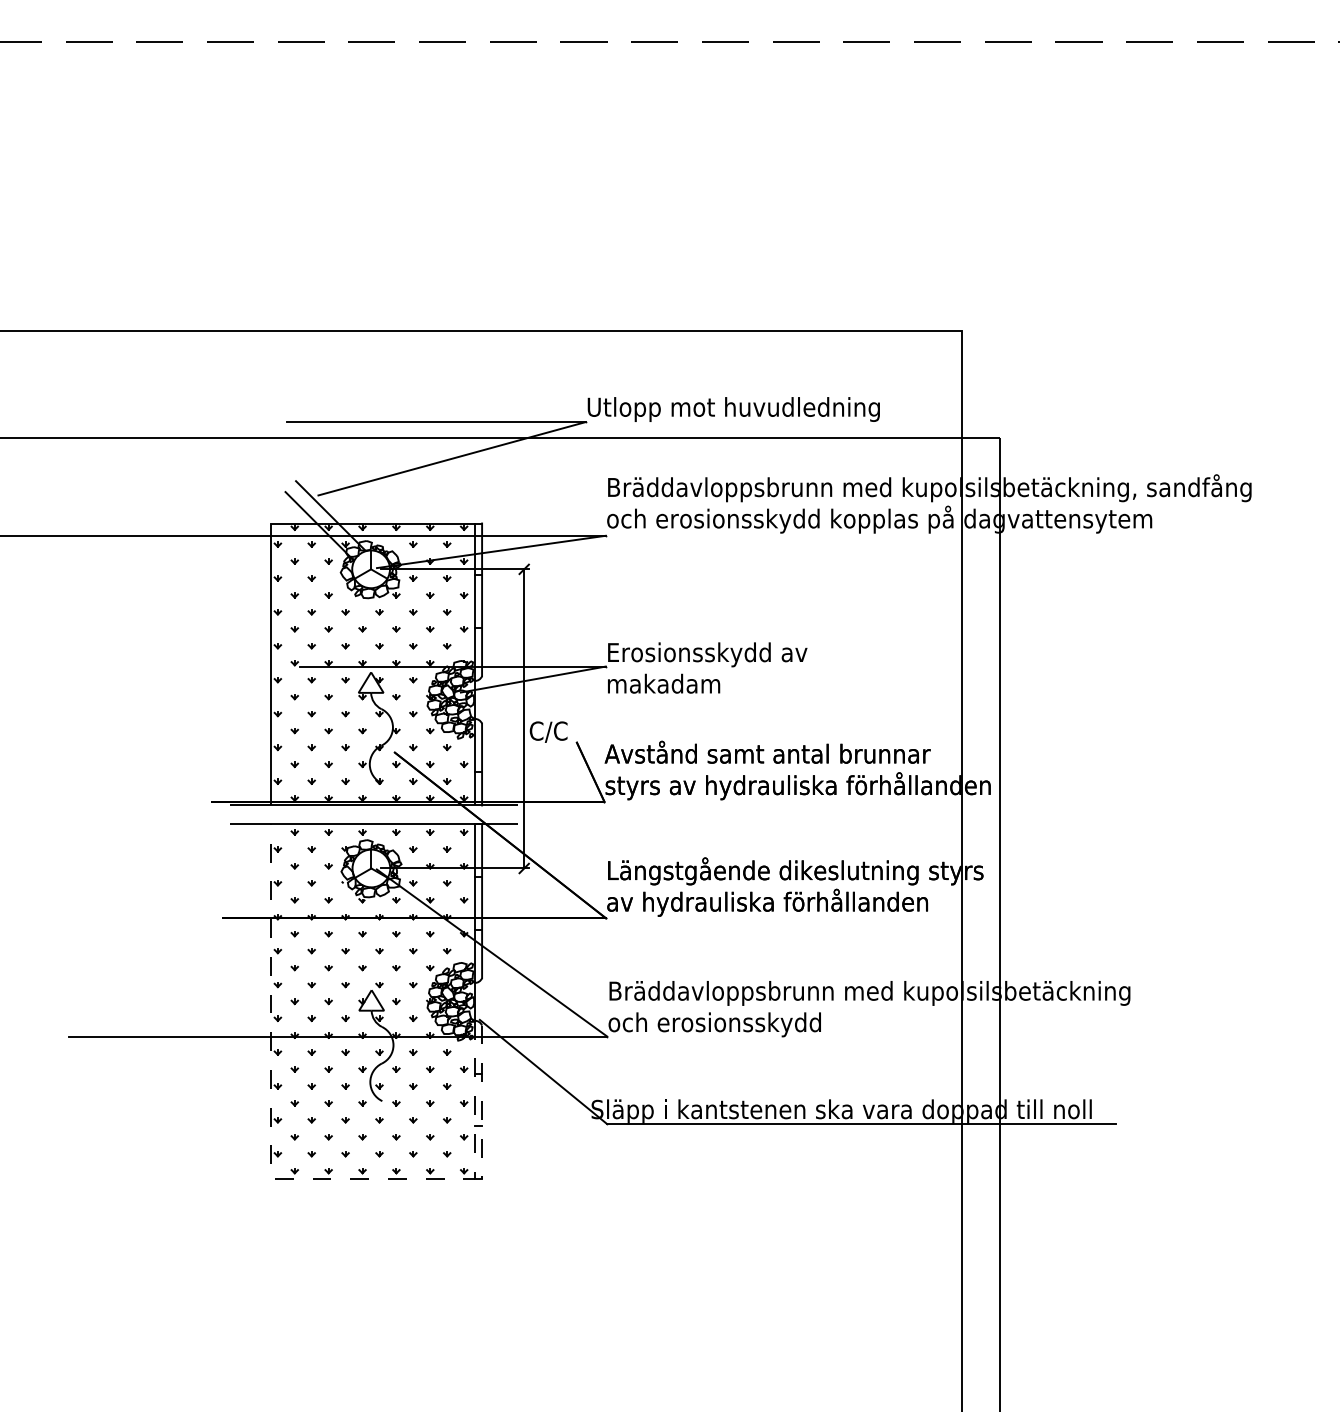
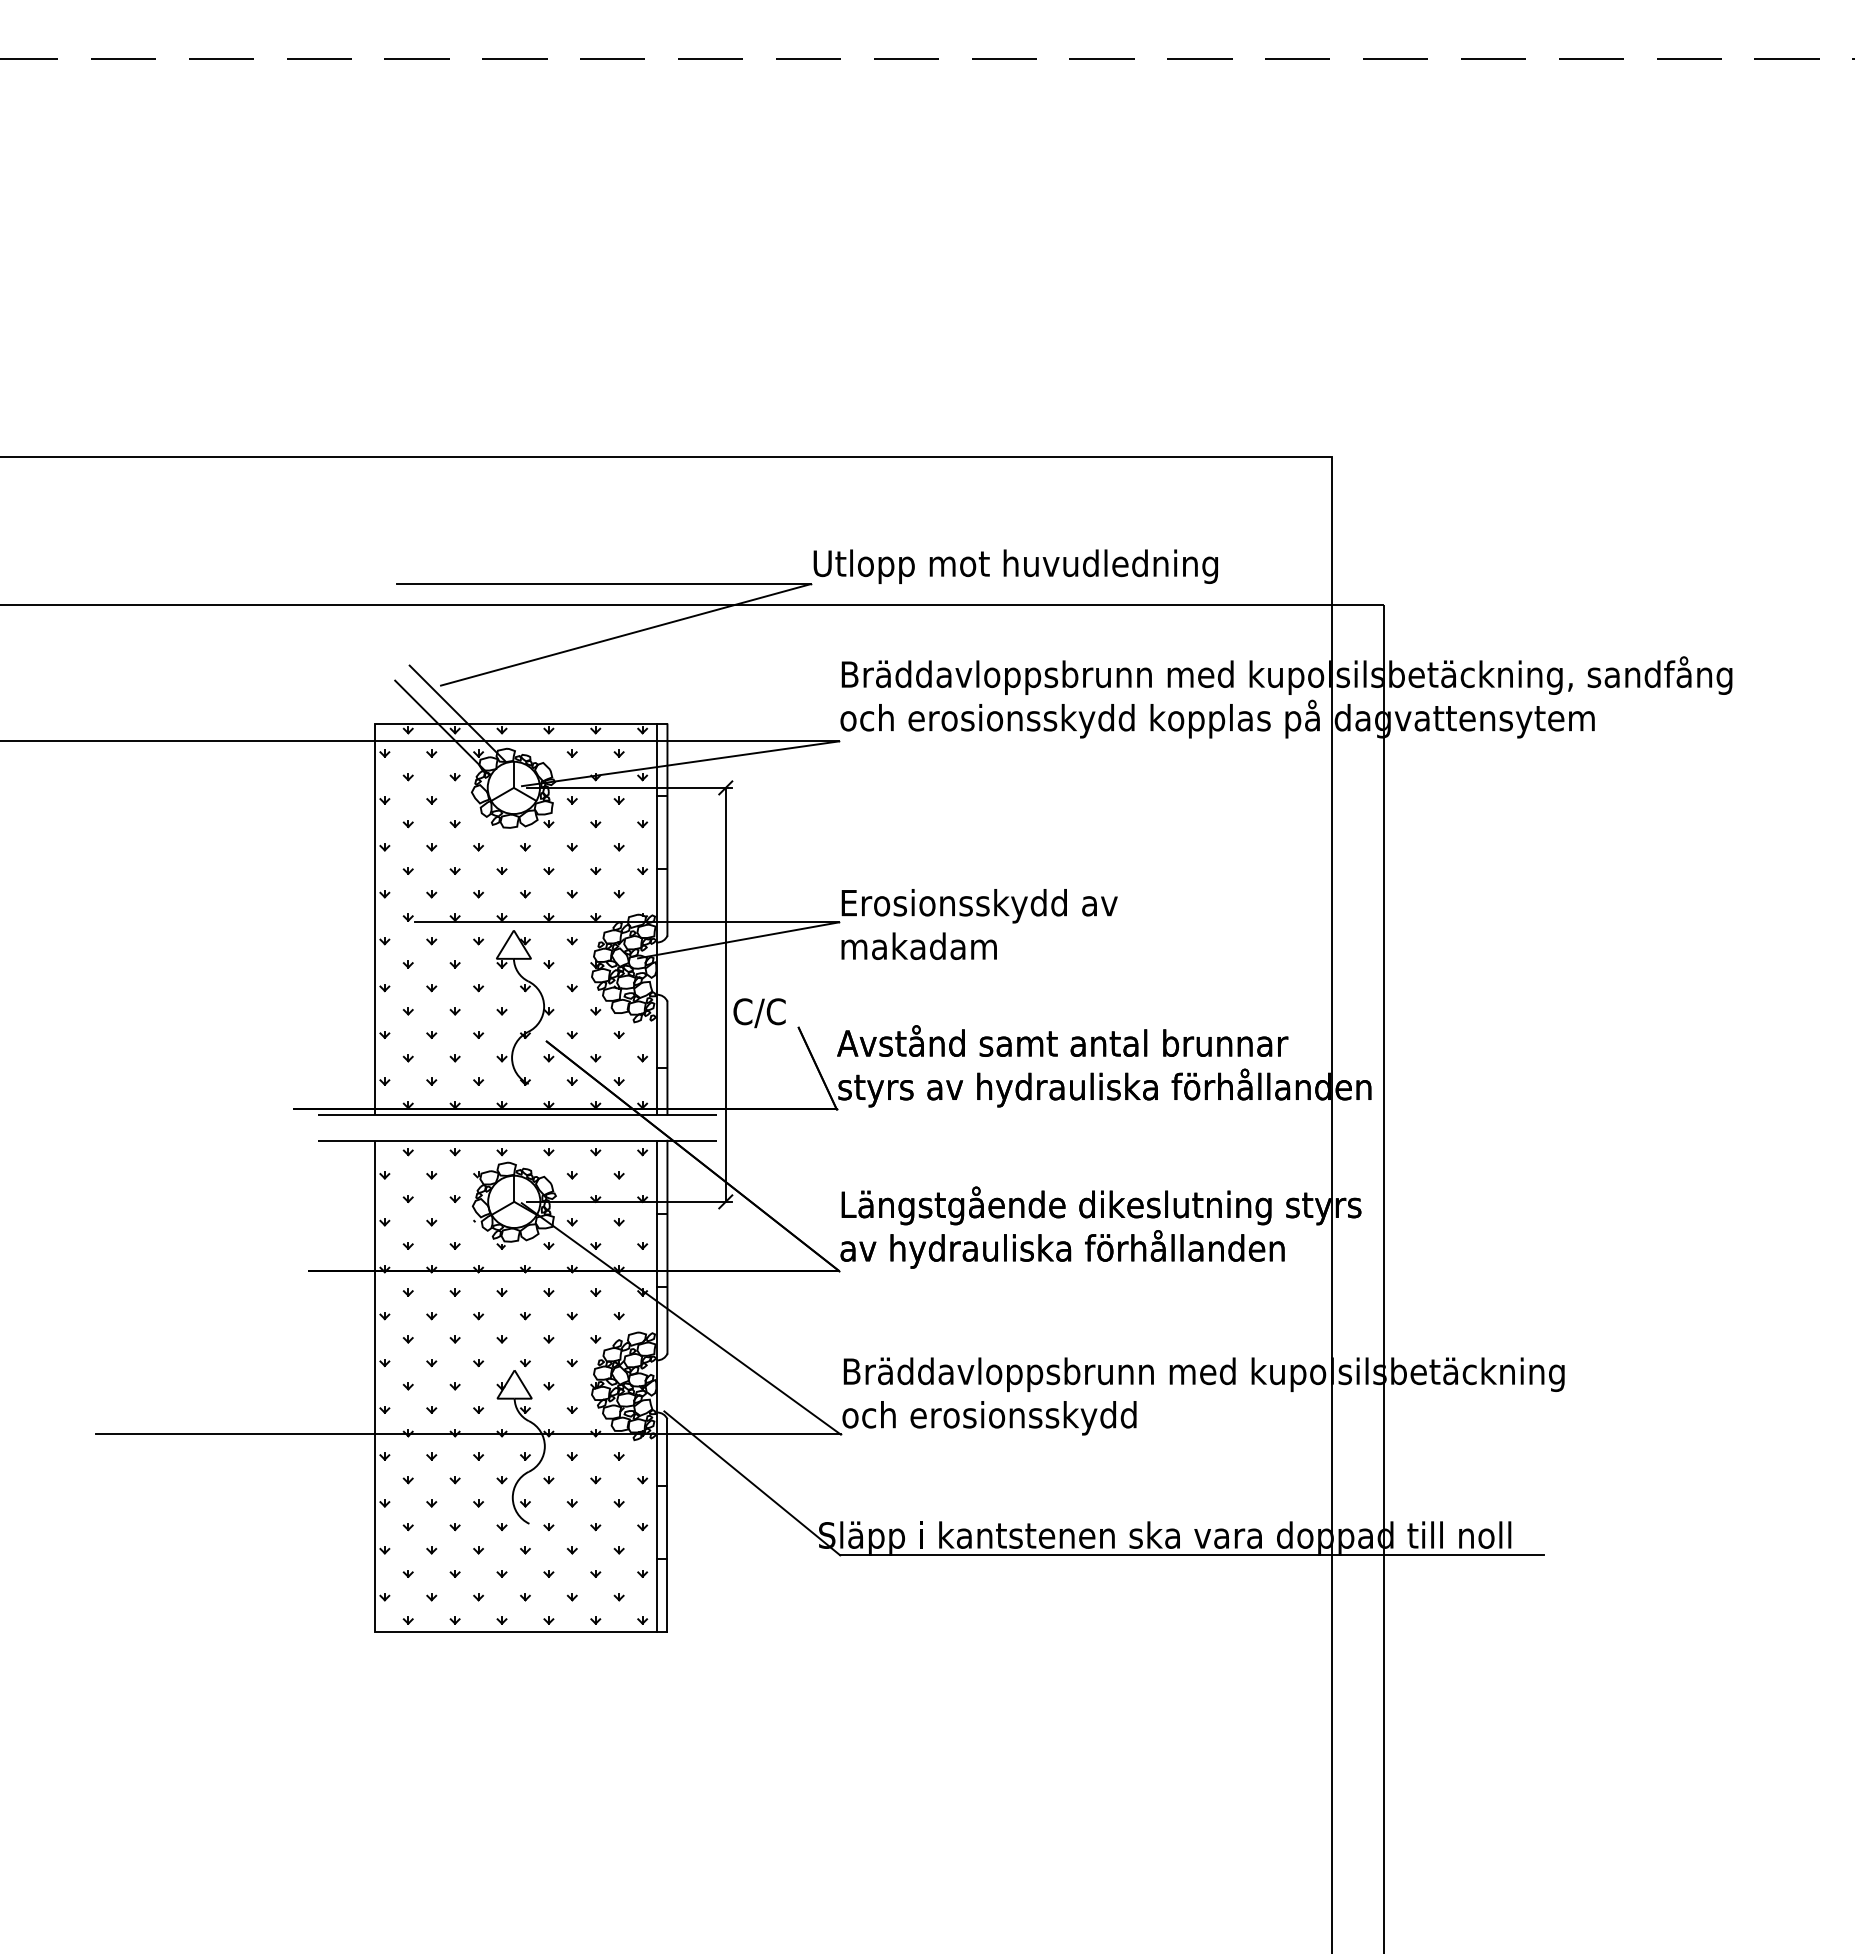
line: (482, 1103) -> (667, 1526), dashed -> solid
line: (274, 1178) -> (380, 1631), dashed -> solid

